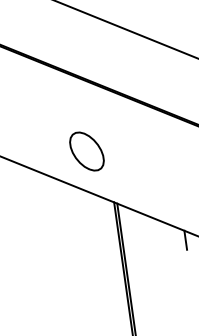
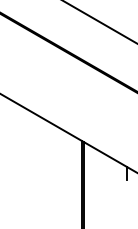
part: (86, 150) -> (68, 103), removed

